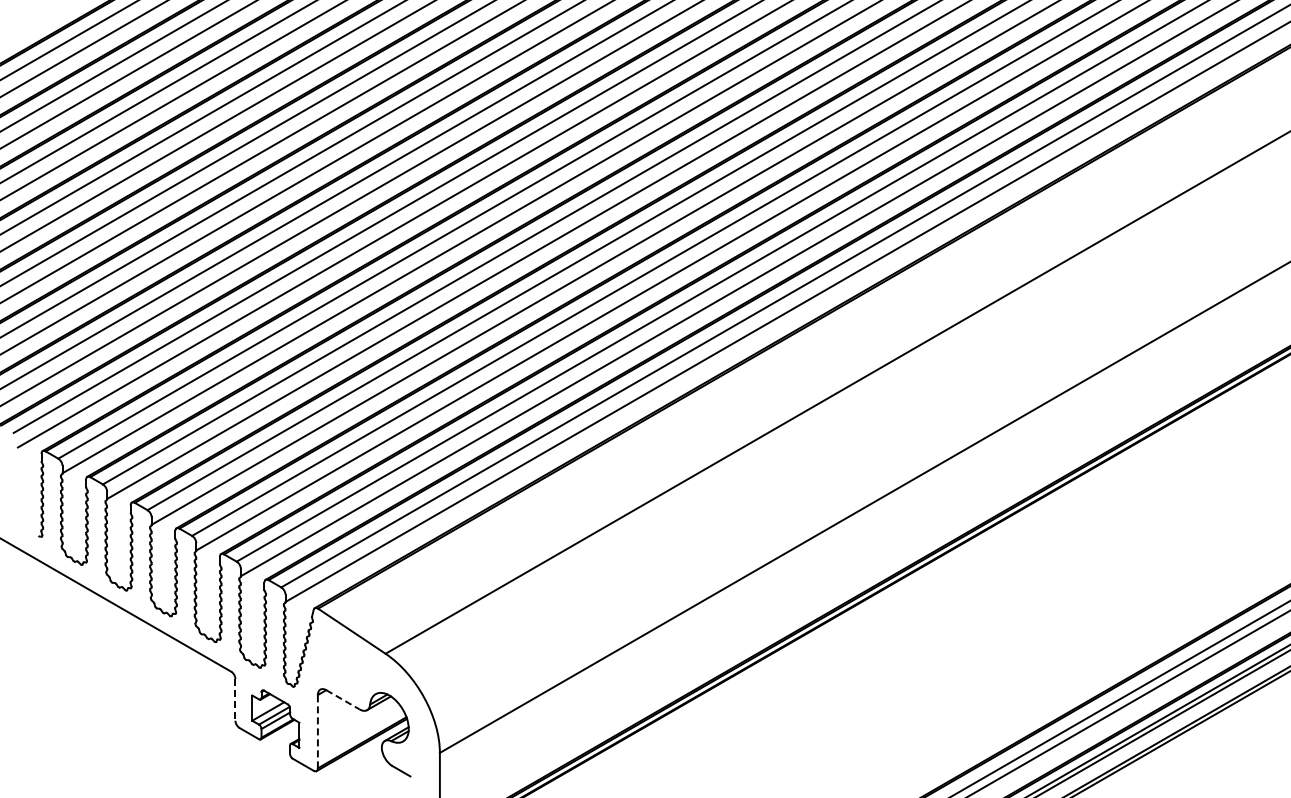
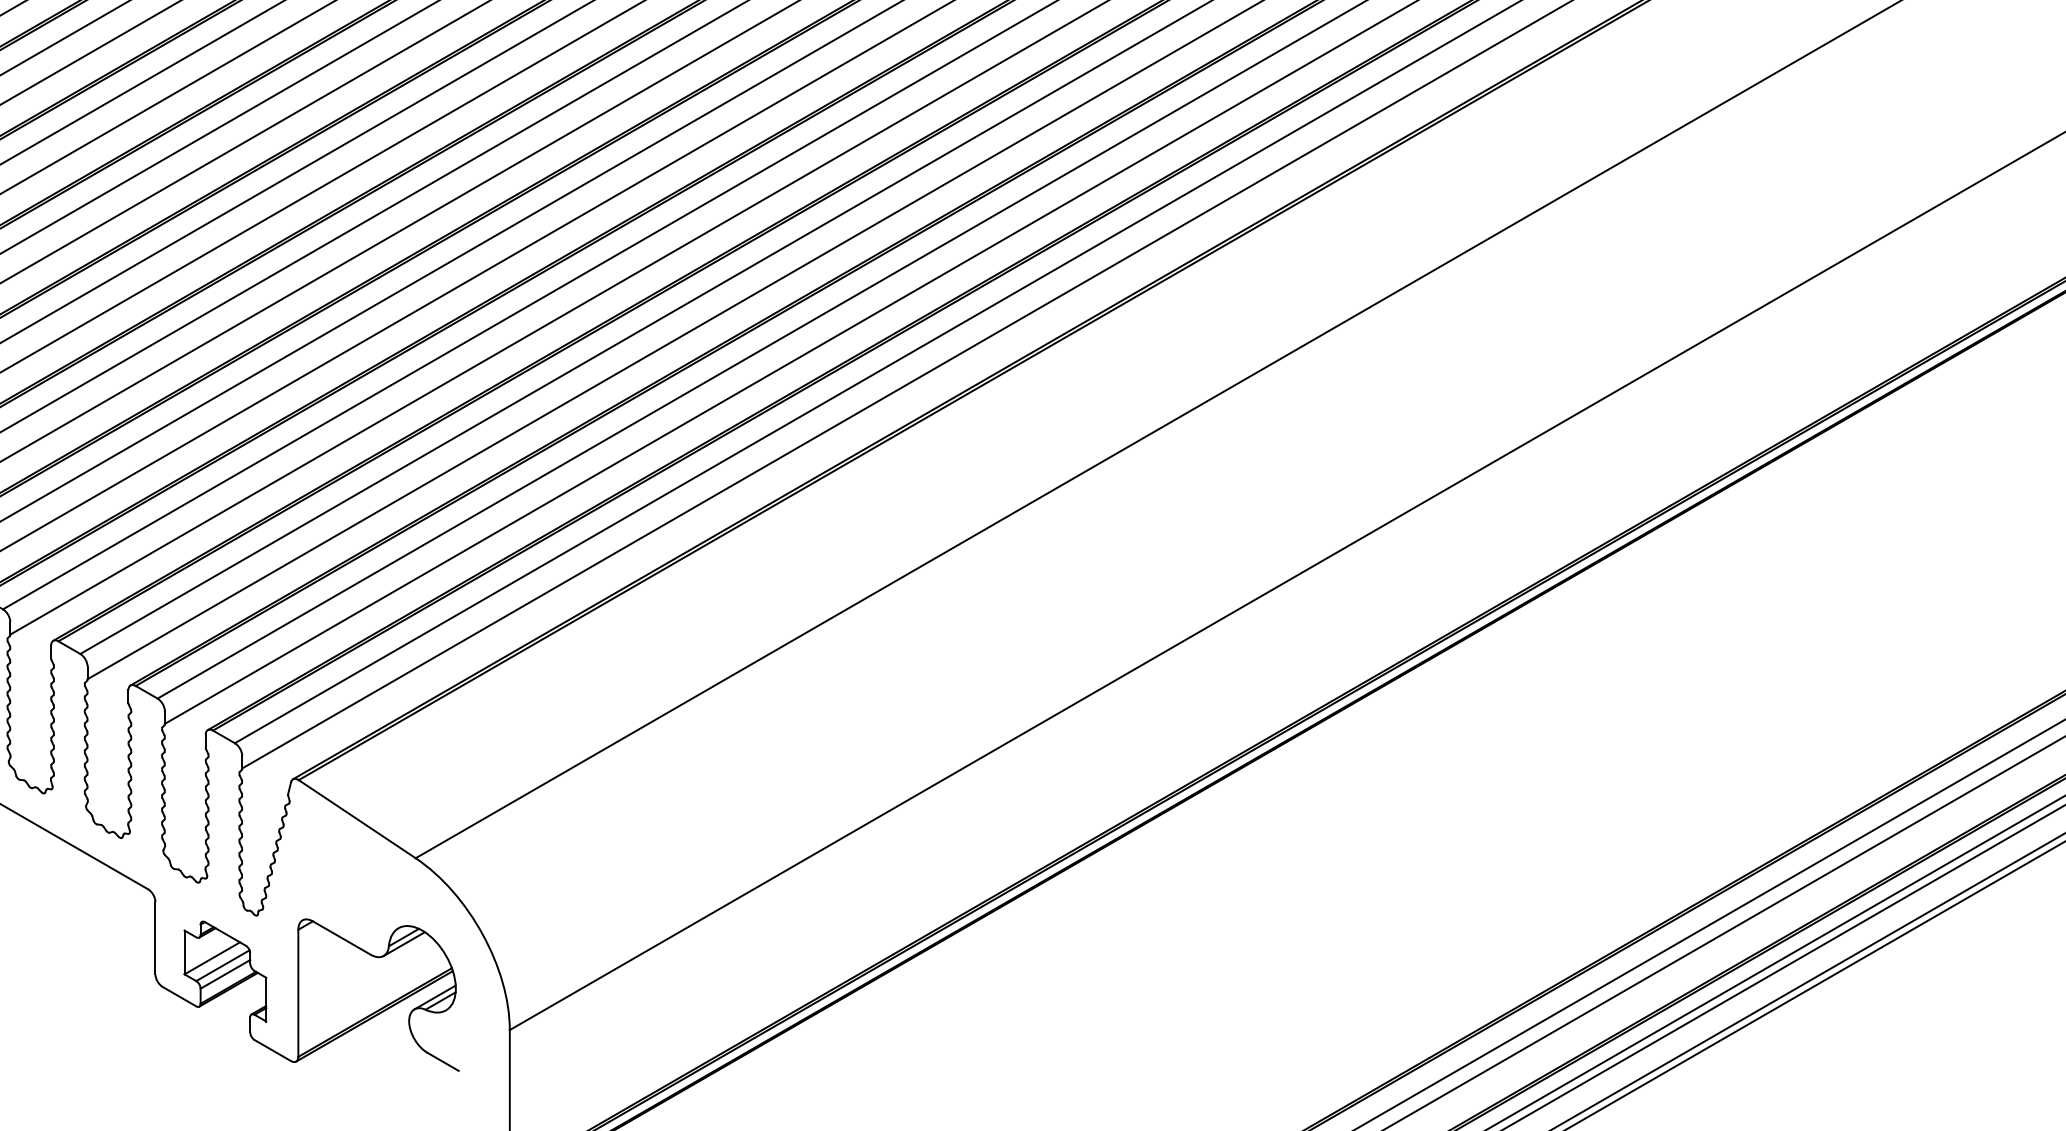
line: (235, 699) -> (155, 937), dashed -> solid
line: (343, 700) -> (342, 939), dashed -> solid
line: (317, 731) -> (297, 992), dashed -> solid

